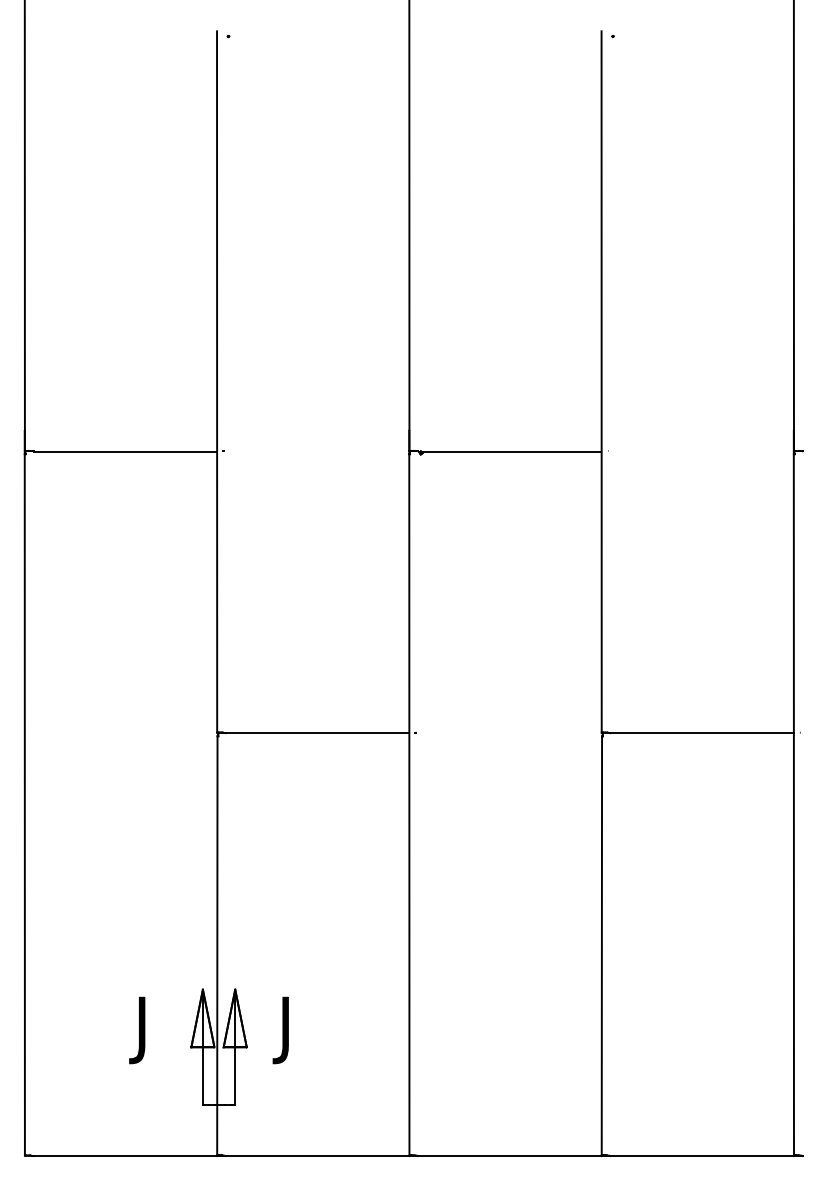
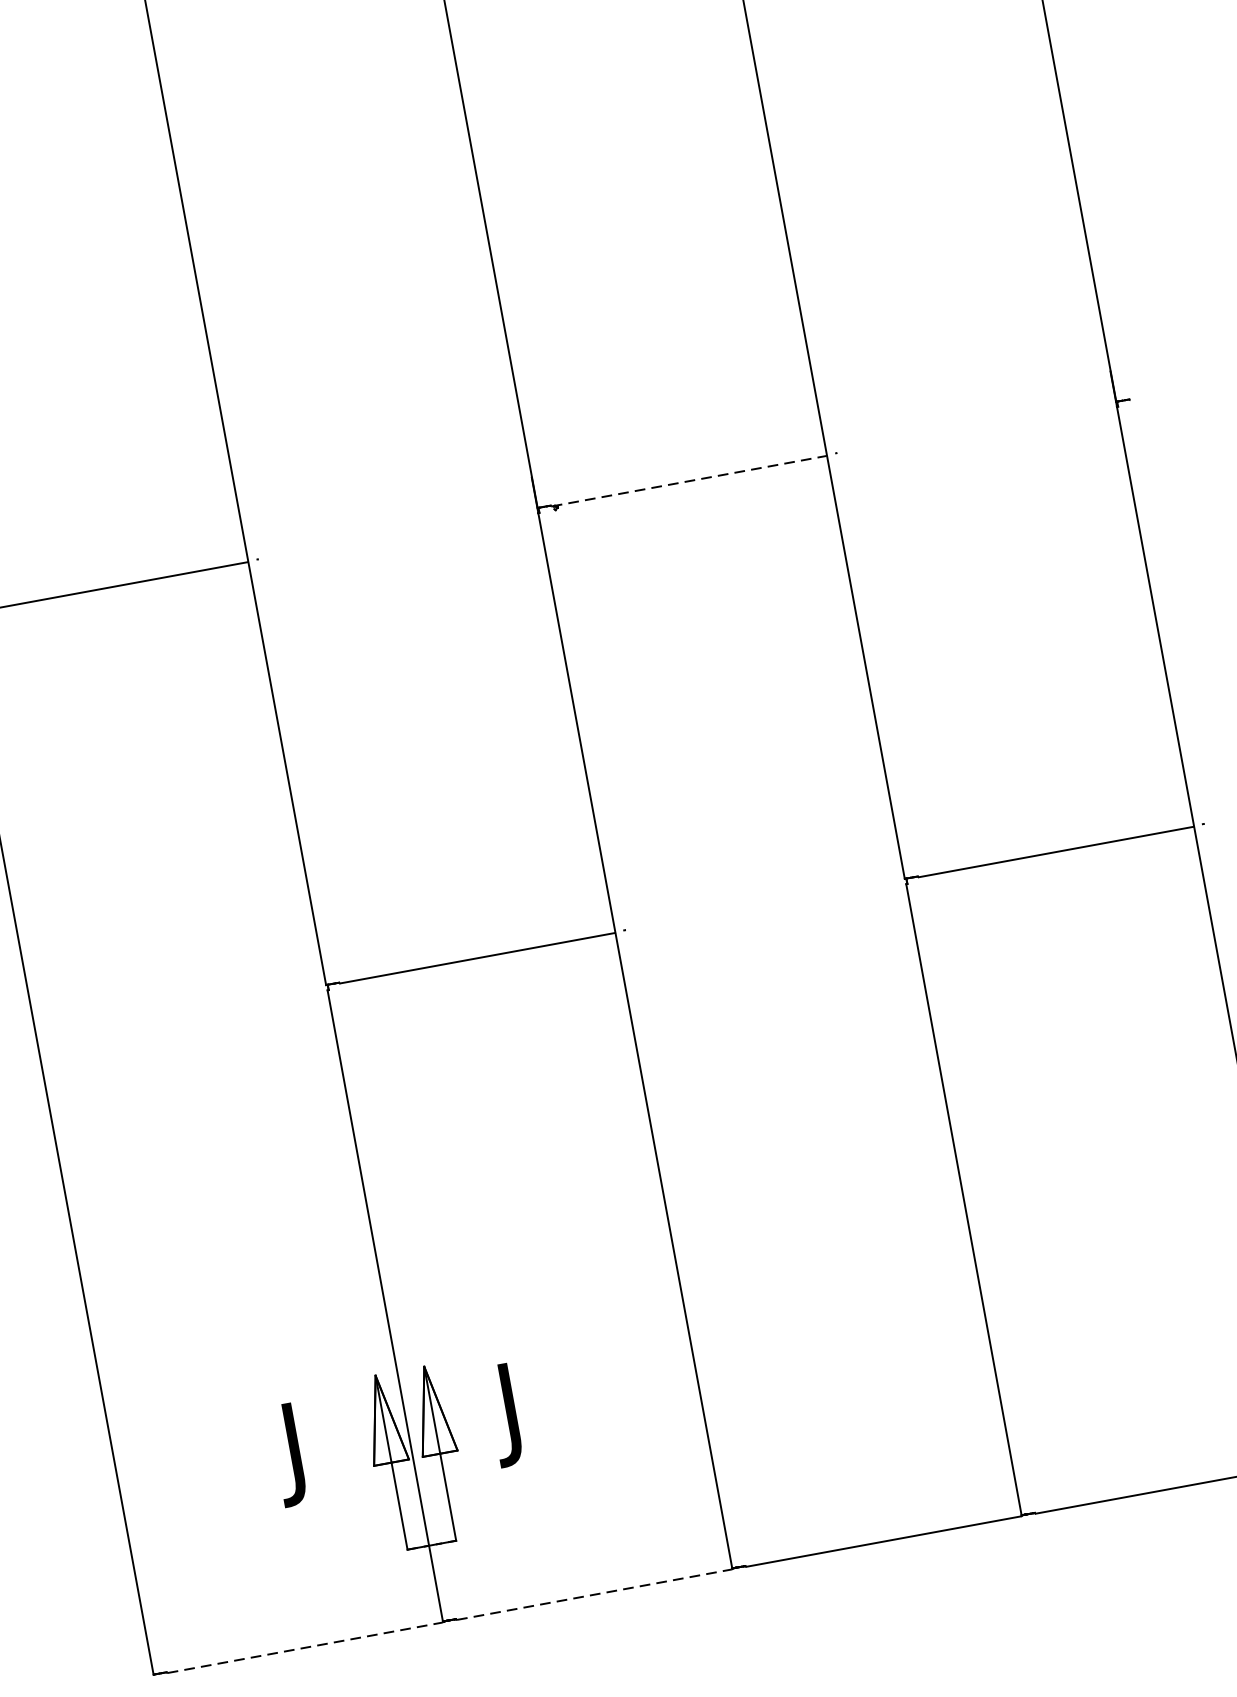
line: (510, 451) -> (689, 480), solid -> dashed
line: (125, 1156) -> (305, 1648), solid -> dashed
line: (318, 1156) -> (595, 1594), solid -> dashed

